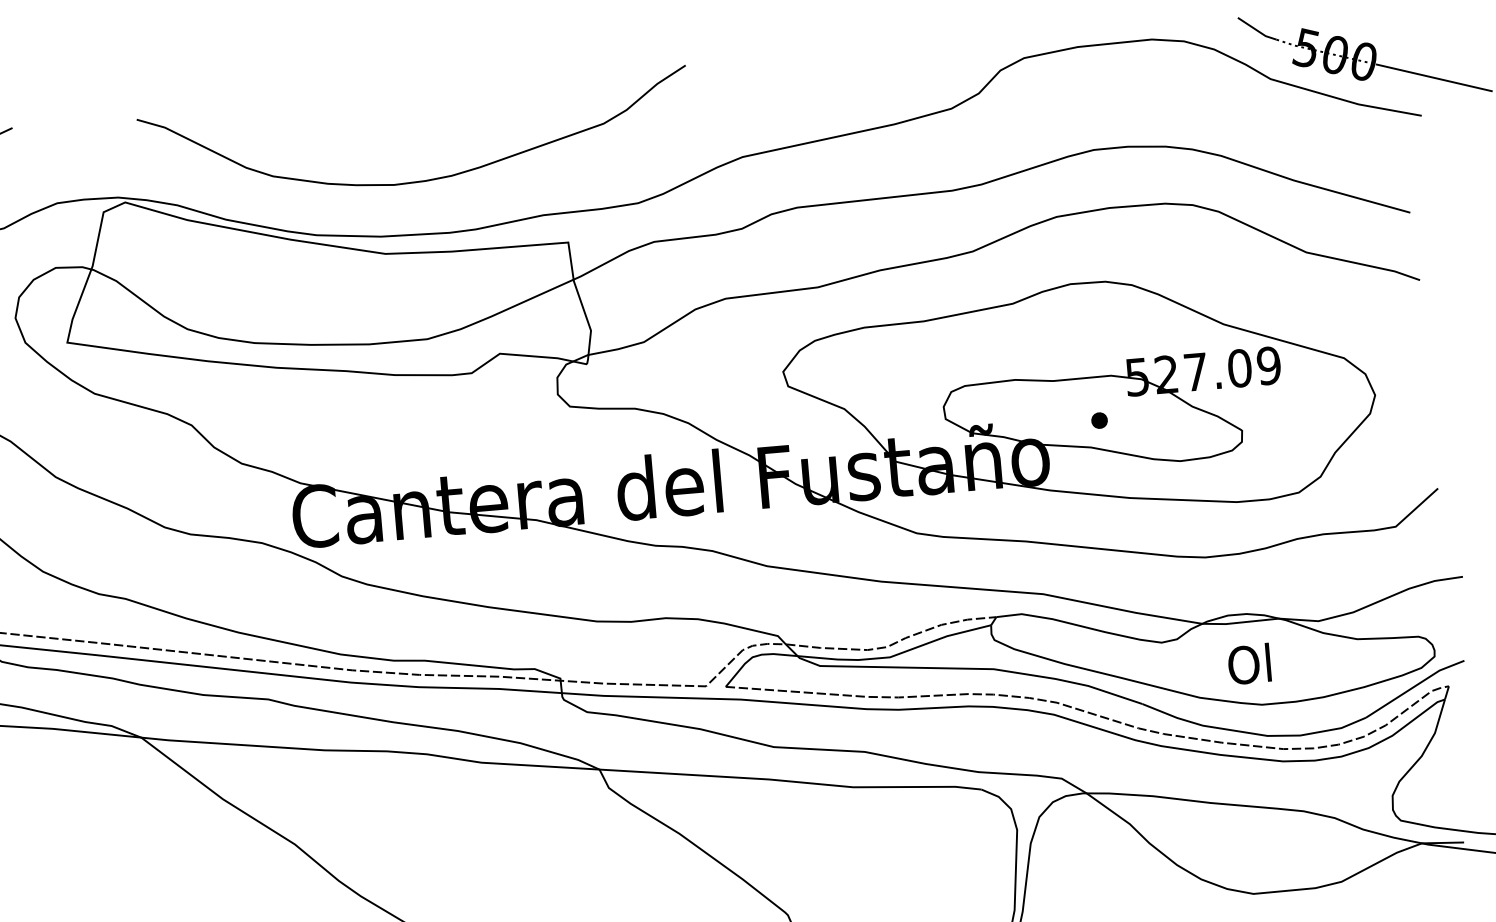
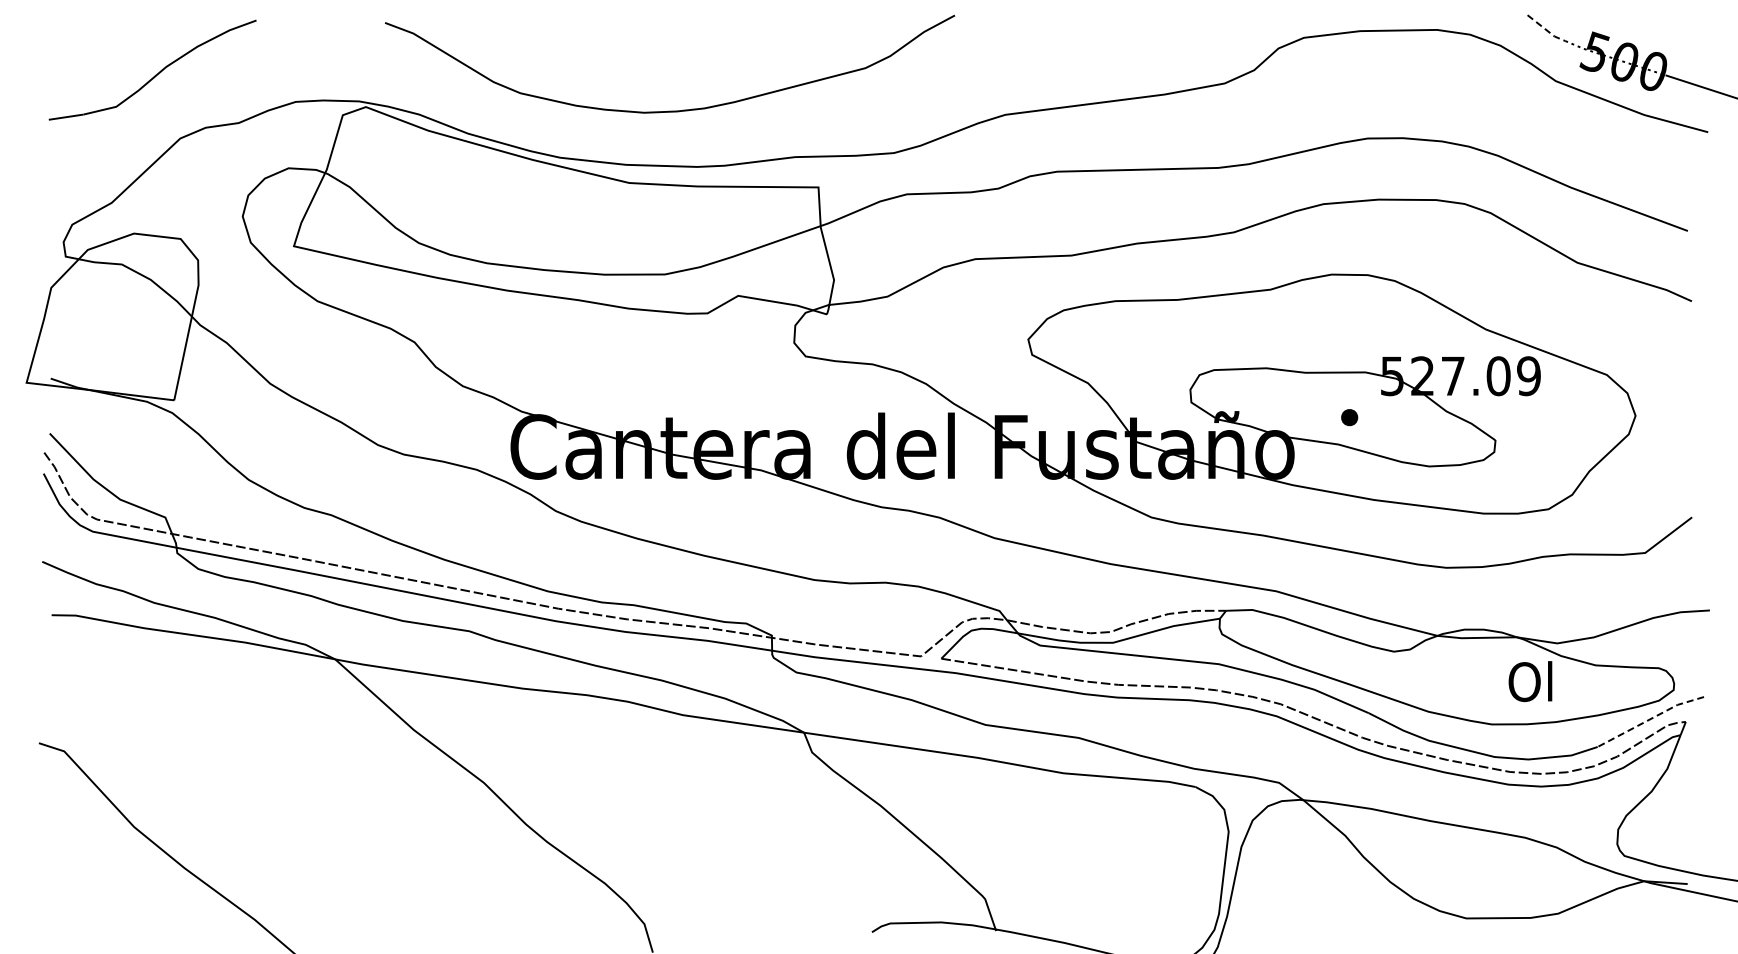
line: (1257, 30) -> (1546, 29), solid -> dashed
text: (1249, 664) -> (1530, 681), moved
line: (1414, 686) -> (1650, 719), solid -> dashed

